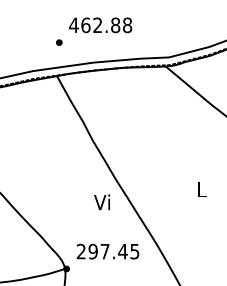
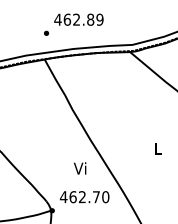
text: (126, 25) -> (99, 19), 462.88 -> 462.89
text: (102, 202) -> (80, 168), moved
text: (107, 252) -> (84, 197), 297.45 -> 462.70

